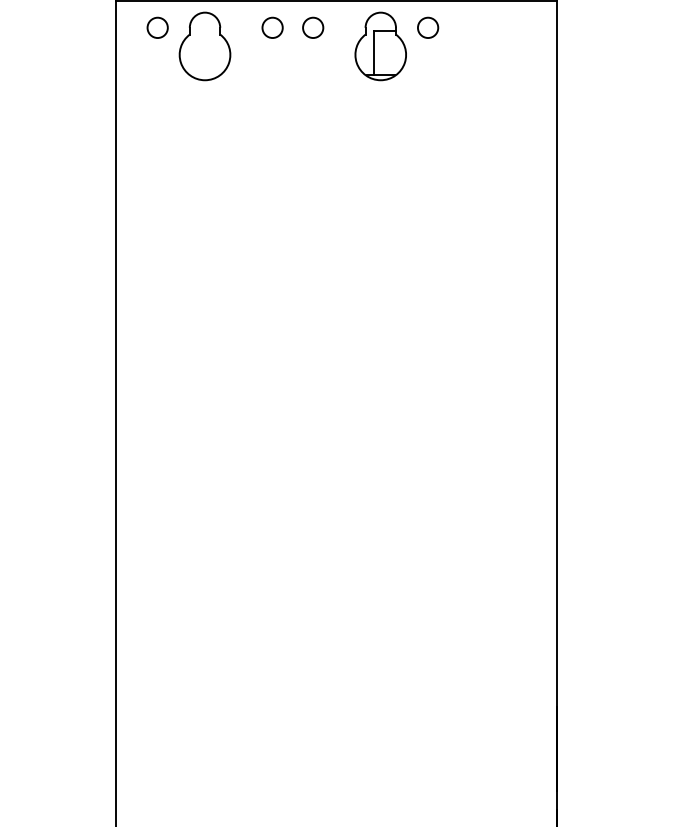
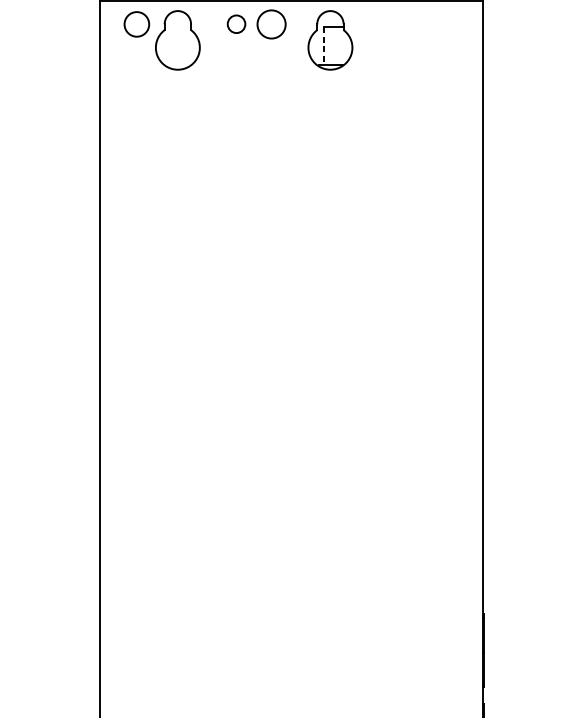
circle: (157, 27) -> (136, 23), size x1.4
circle: (313, 27) -> (272, 23), size x1.6
circle: (428, 27) -> (371, 23), removed
line: (373, 52) -> (324, 45), solid -> dashed

